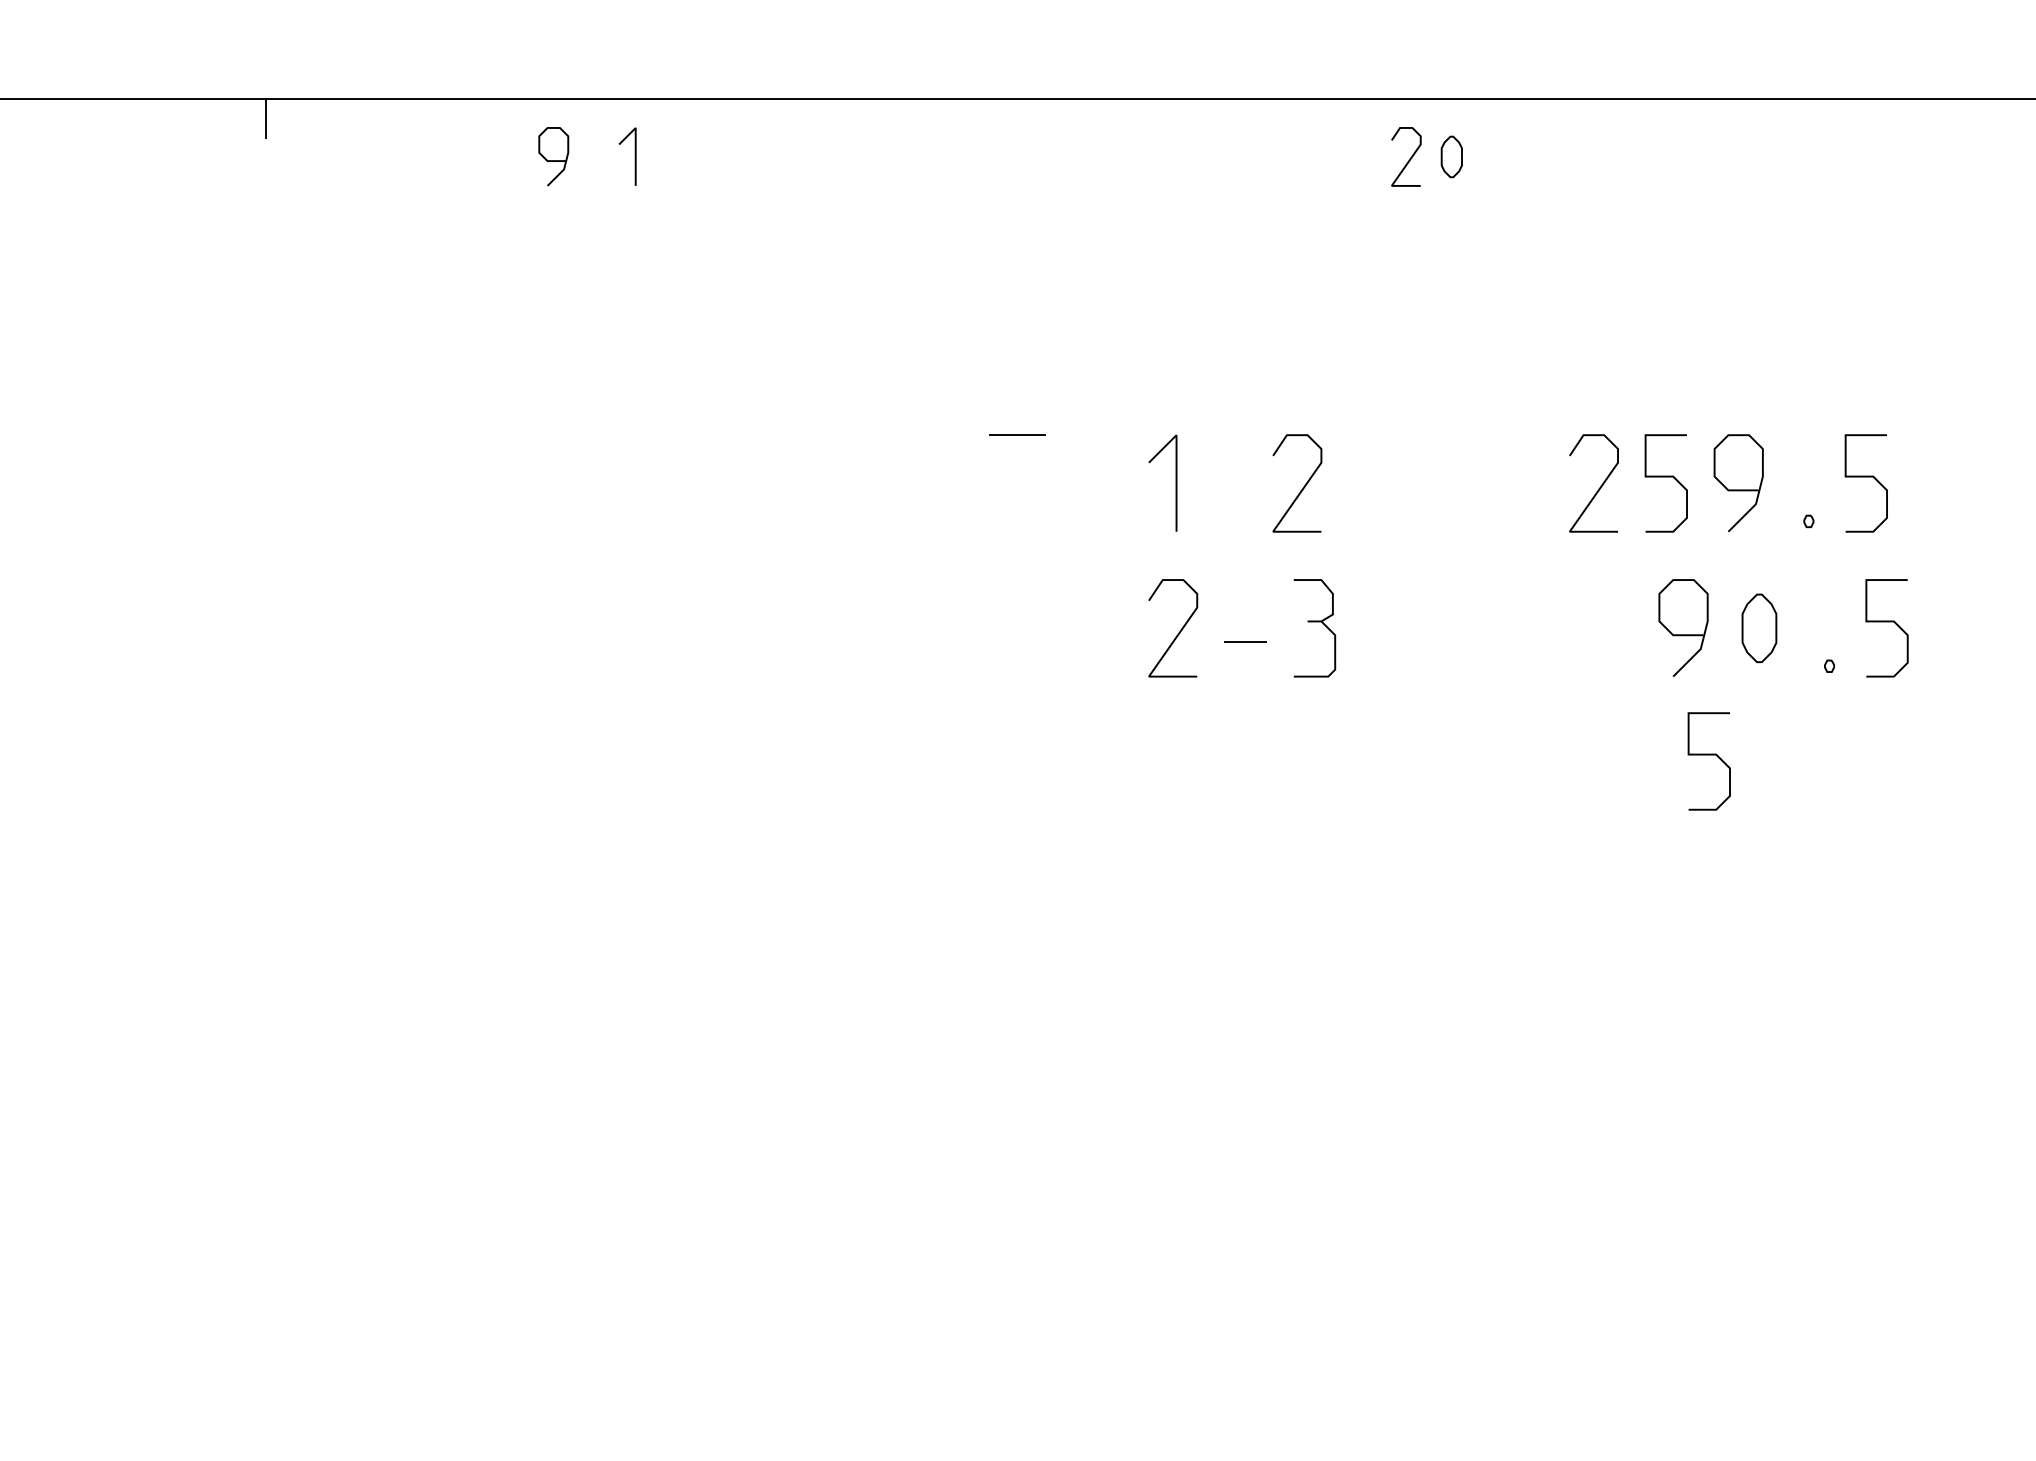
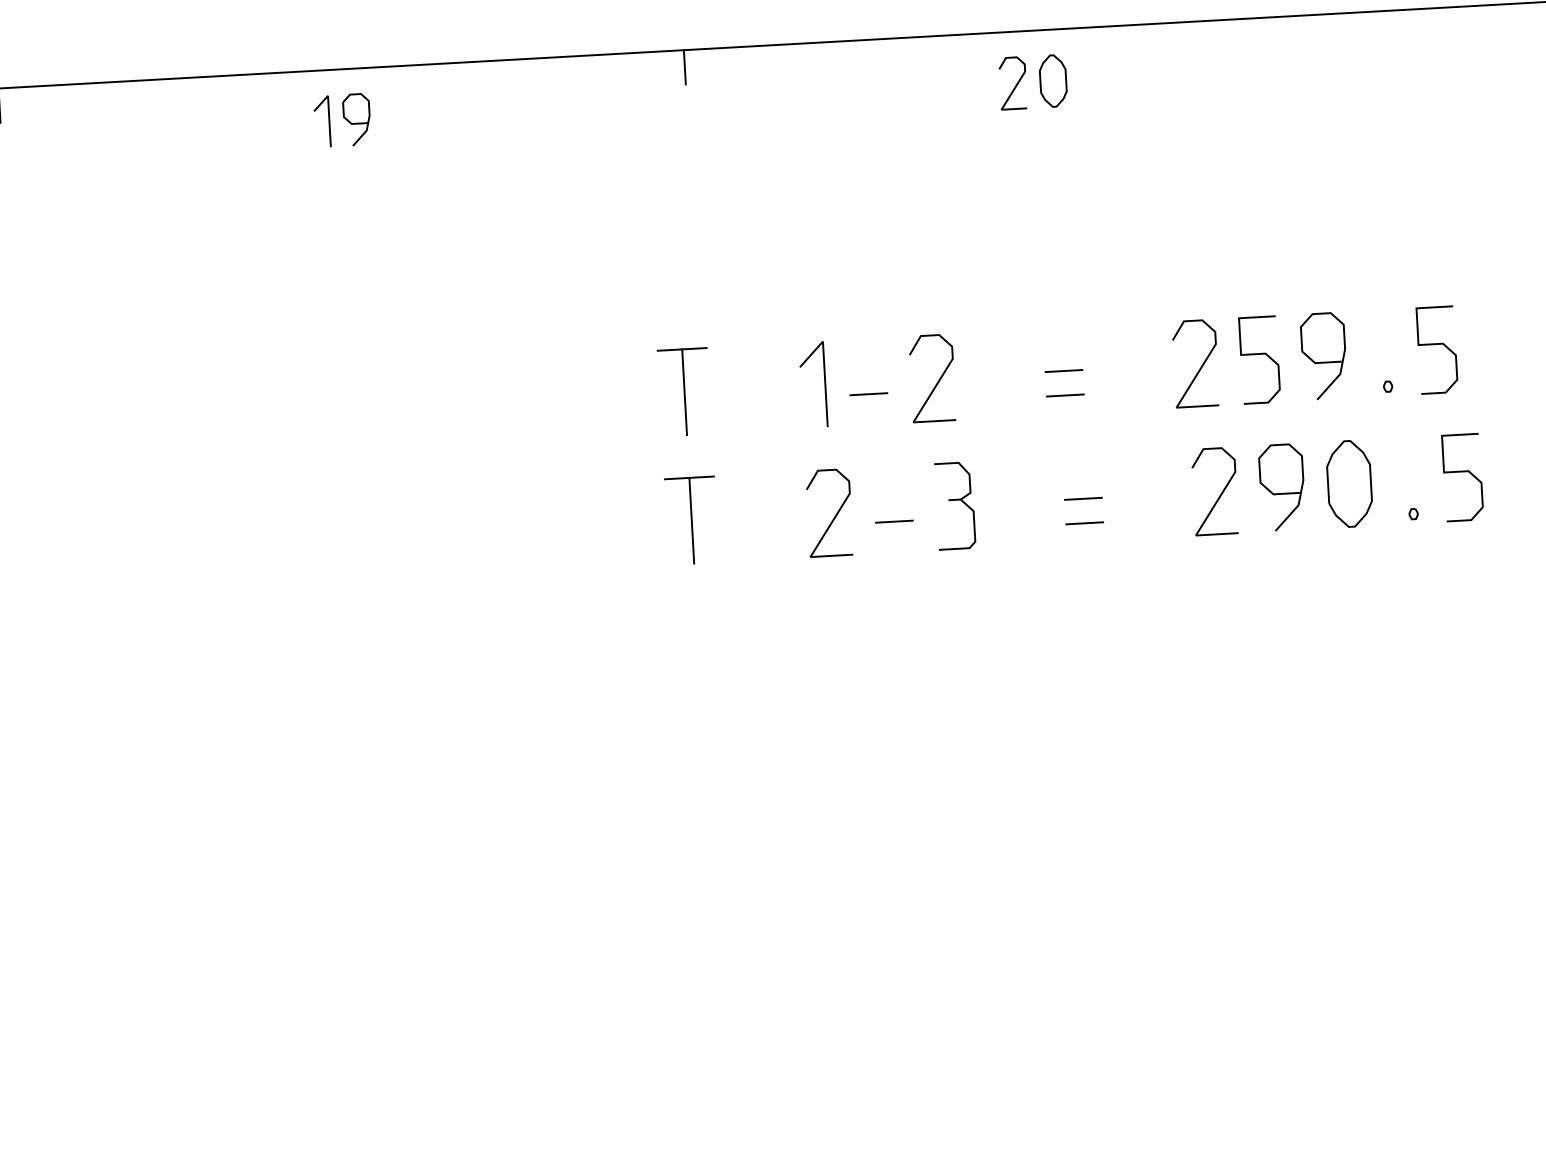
line: (1038, 118) -> (684, 67), added
part: (1451, 156) -> (1053, 80), size x1.43
curve: (553, 160) -> (356, 123), moved
line: (1017, 483) -> (684, 392), added
line: (1445, 483) -> (1063, 371), added
line: (1224, 497) -> (868, 394), added
line: (1445, 511) -> (1065, 395), added
part: (1017, 628) -> (691, 520), added
line: (1459, 628) -> (1083, 498), added
part: (1759, 628) -> (1349, 484), size x1.43
curve: (1612, 633) -> (1219, 495), added
line: (1459, 655) -> (1084, 522), added
curve: (1708, 755) -> (1310, 599), removed

